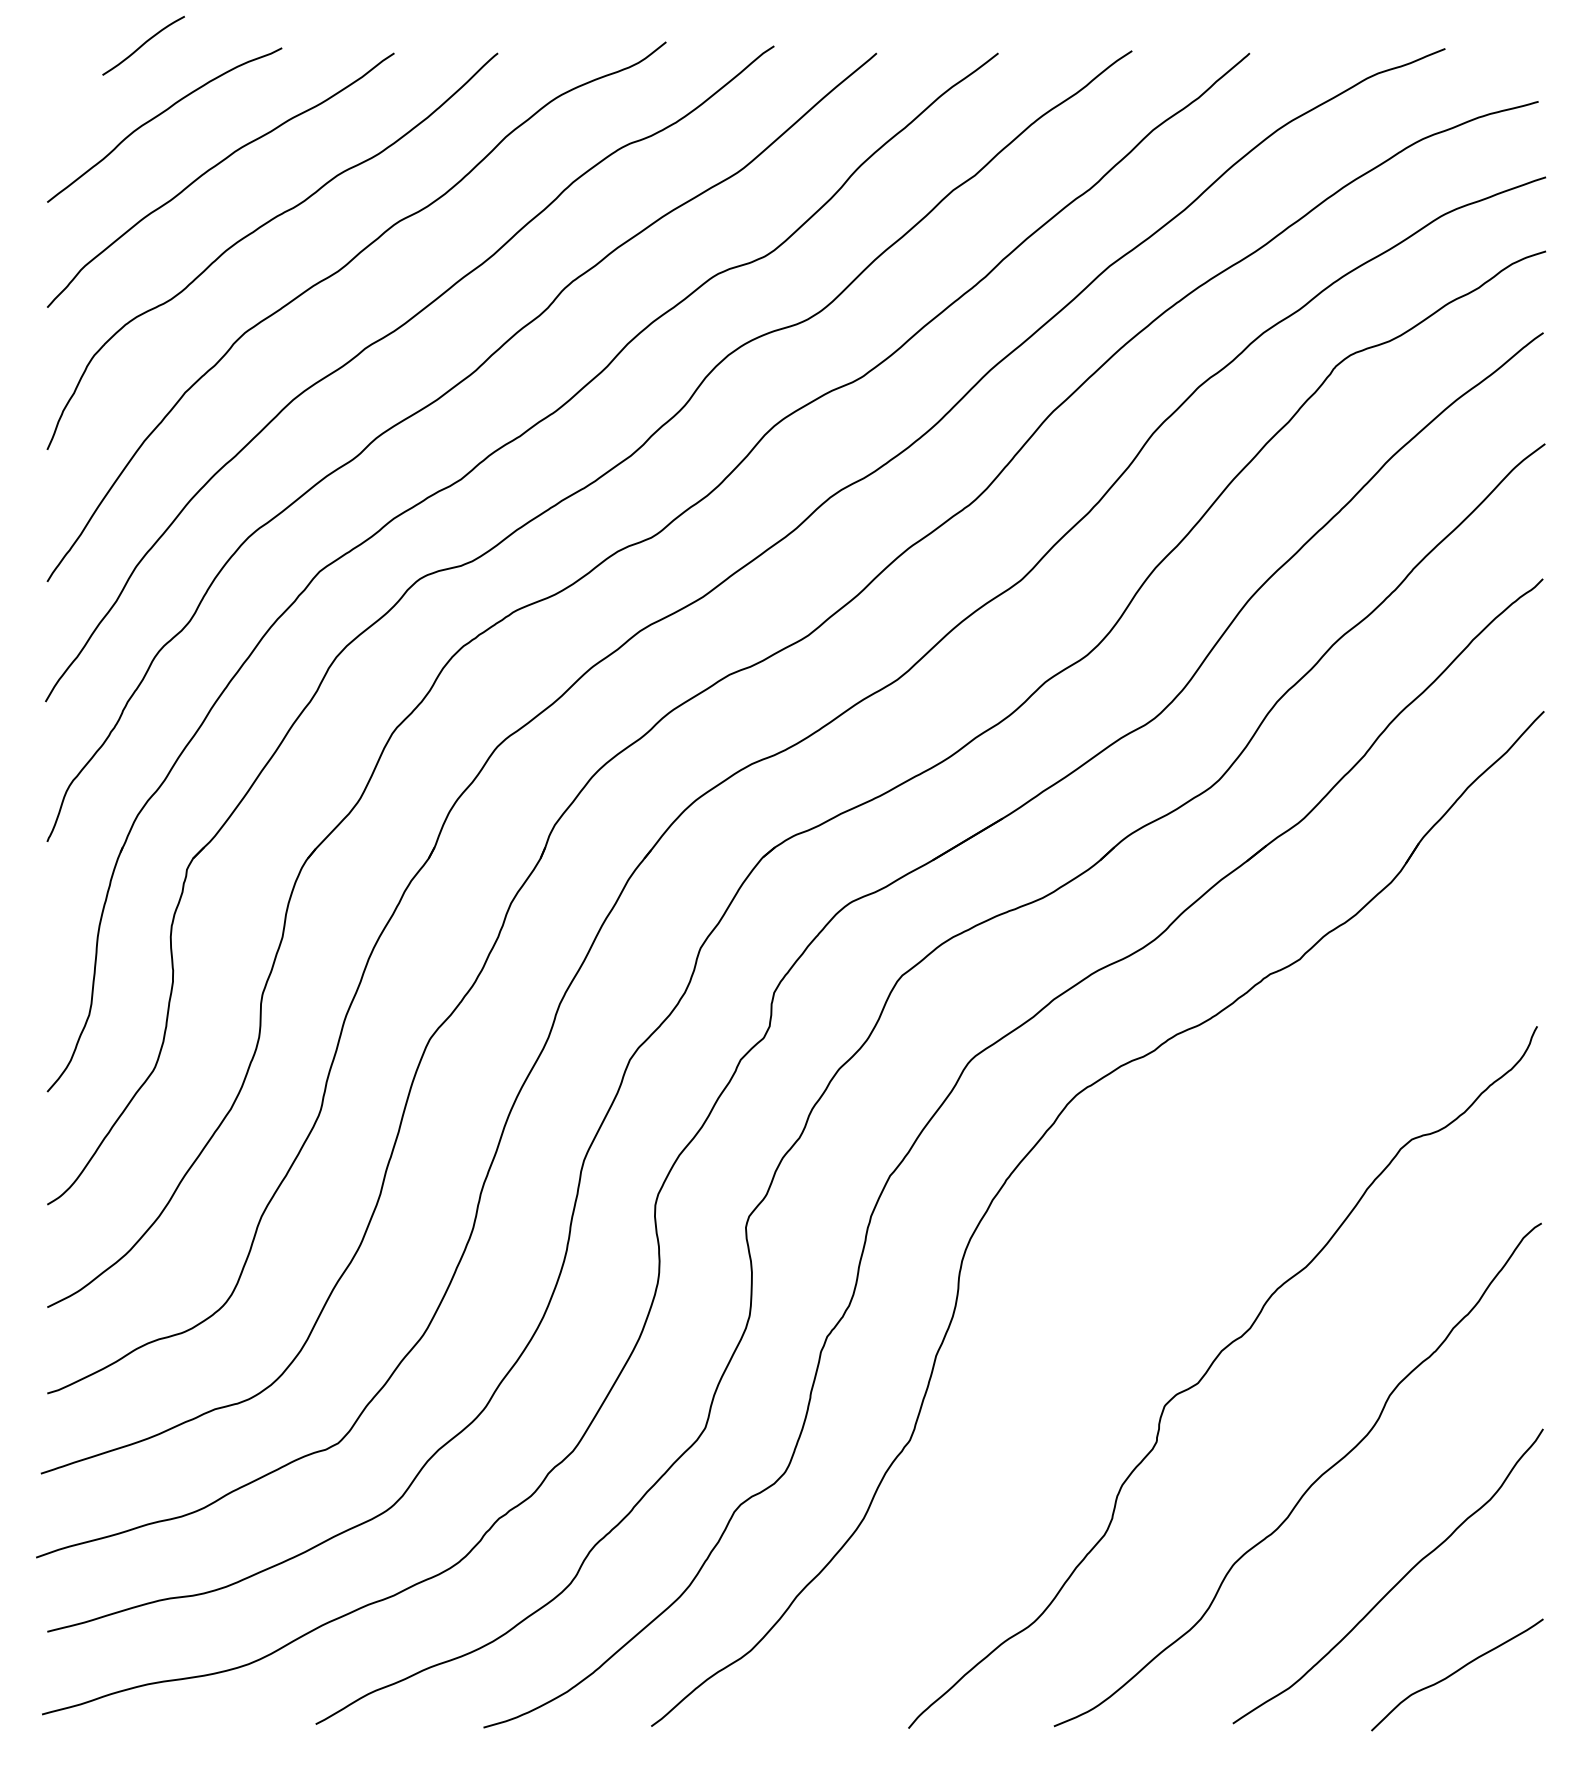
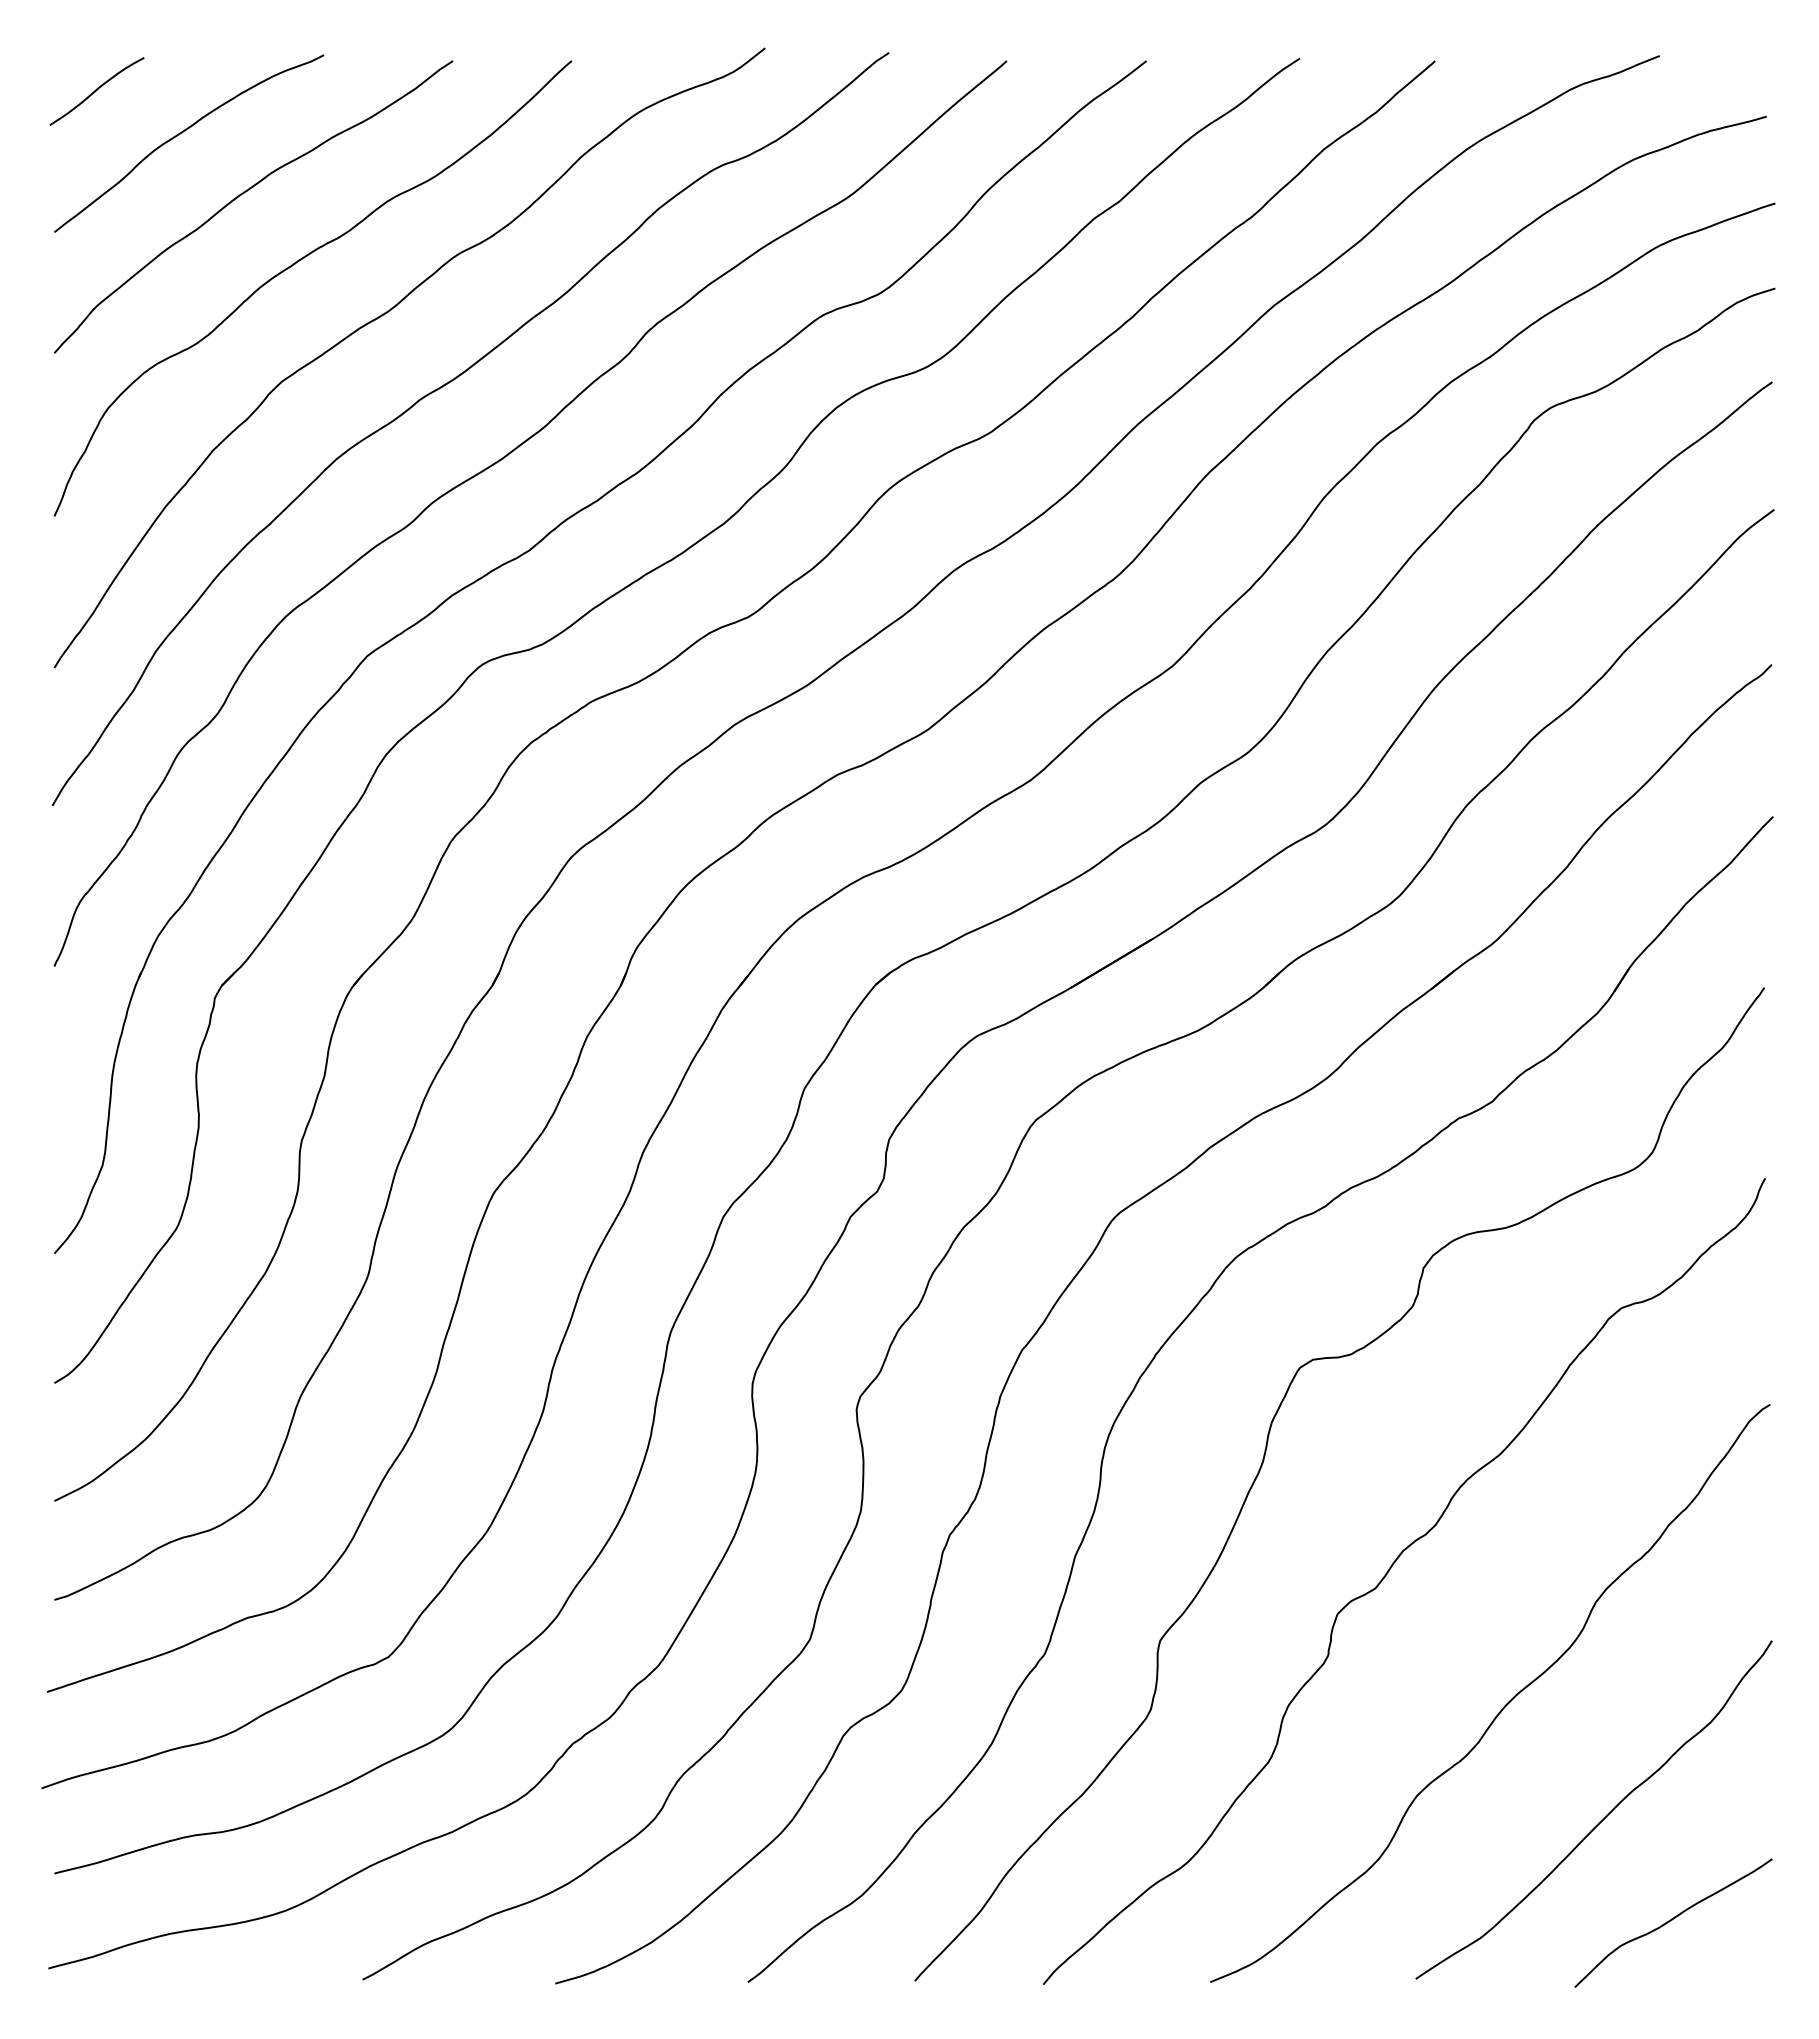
curve: (143, 45) -> (96, 91), moved
curve: (1101, 1272) -> (1264, 1460), added

